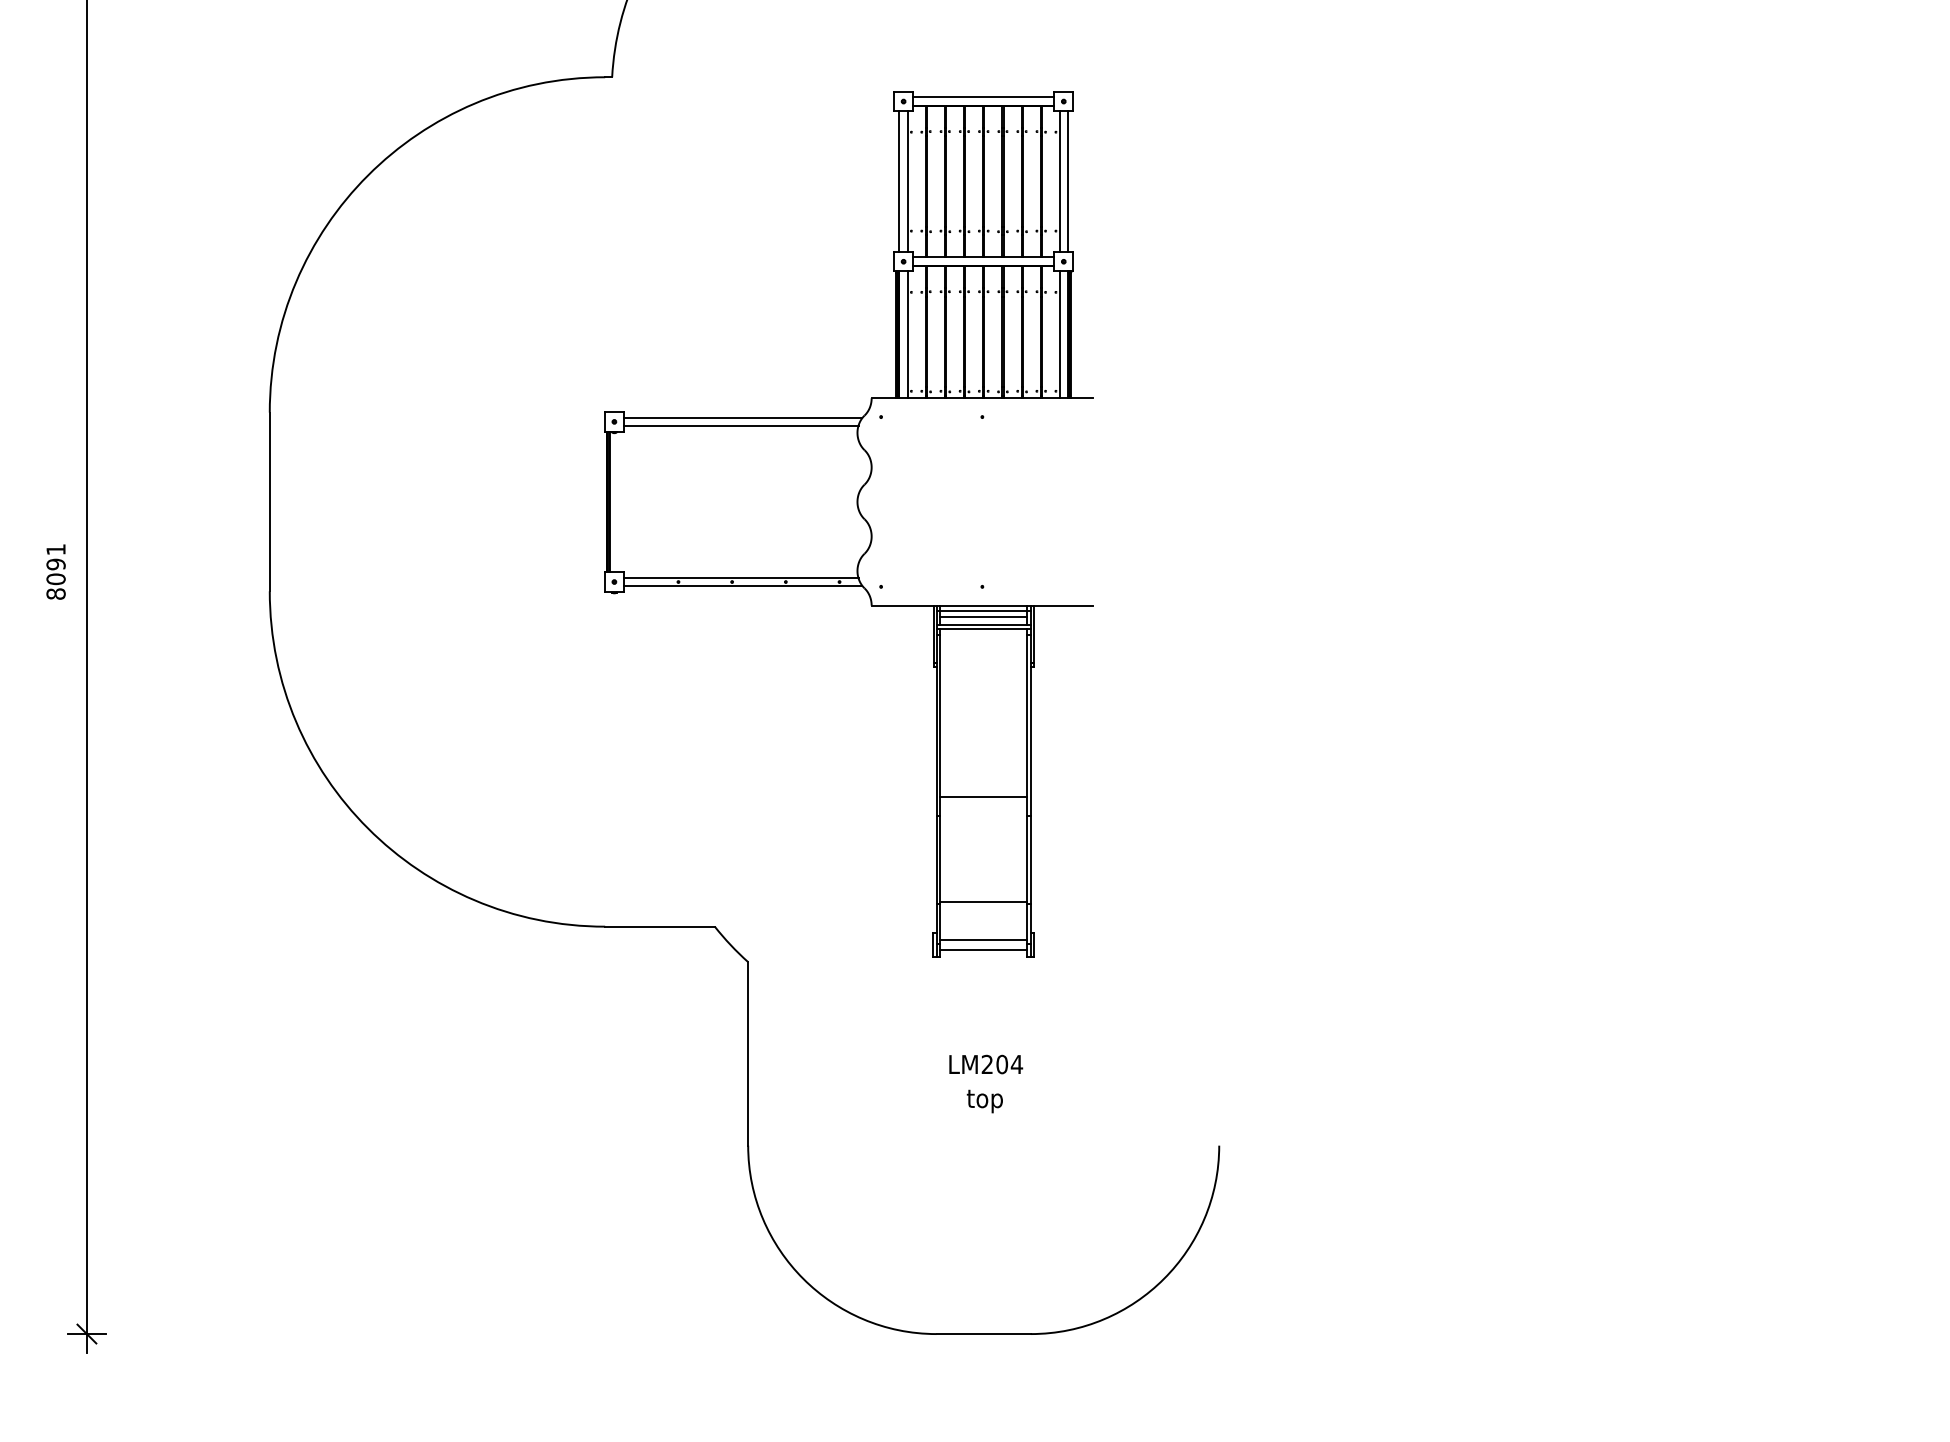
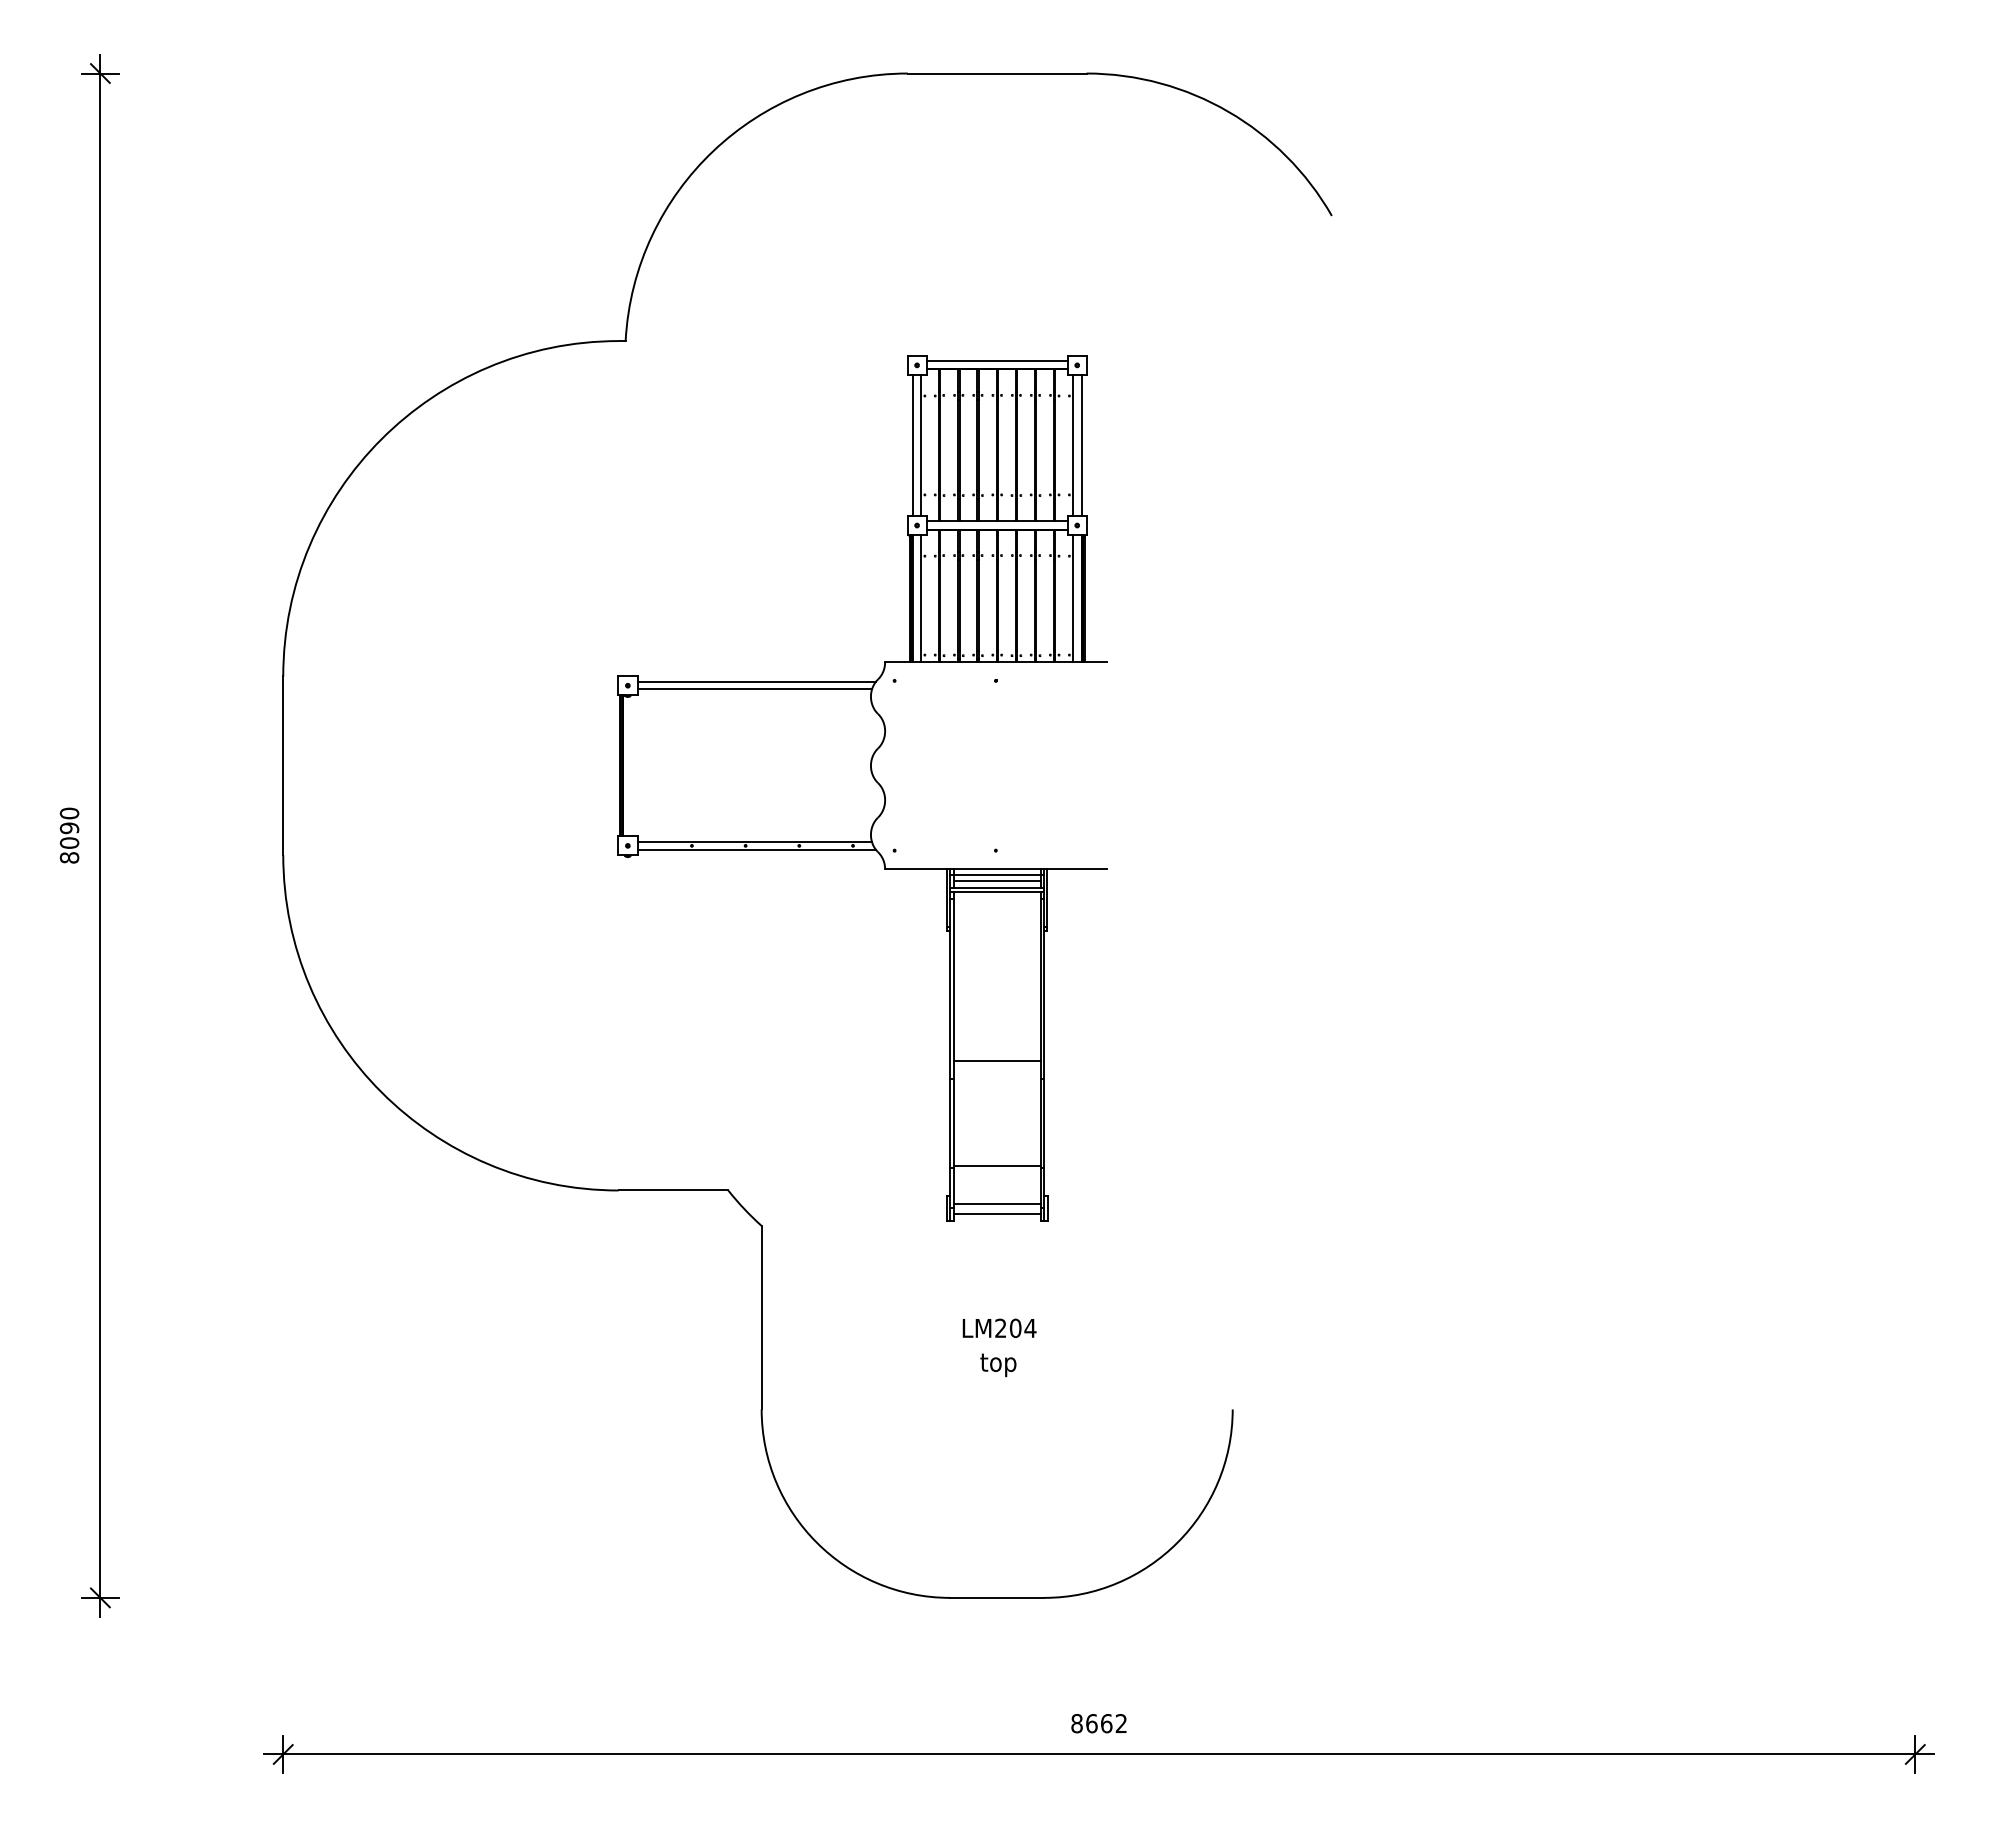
text: (56, 549) -> (69, 813), 8091 -> 8090

